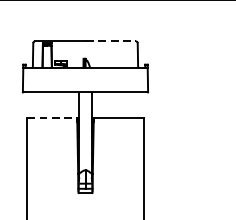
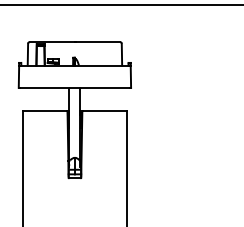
line: (111, 41) -> (98, 42), dashed -> solid
line: (52, 117) -> (45, 110), dashed -> solid

